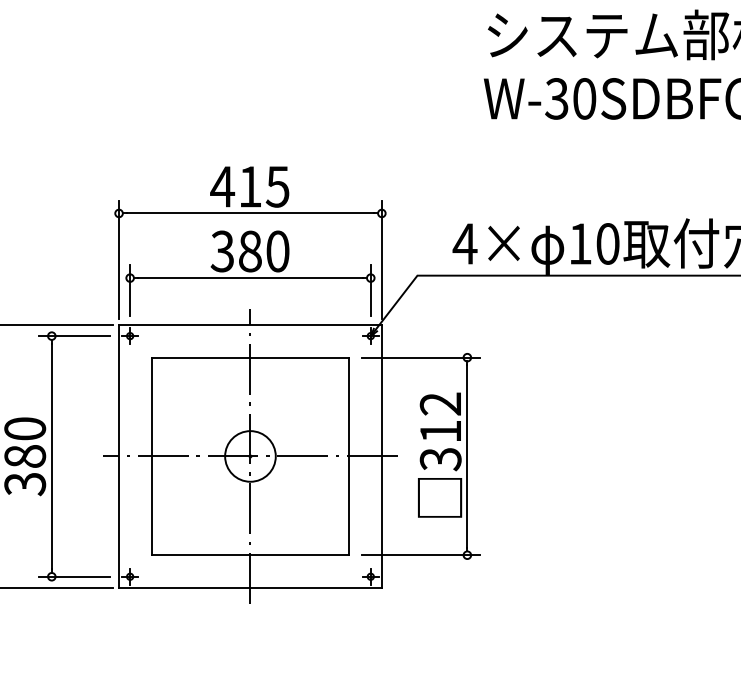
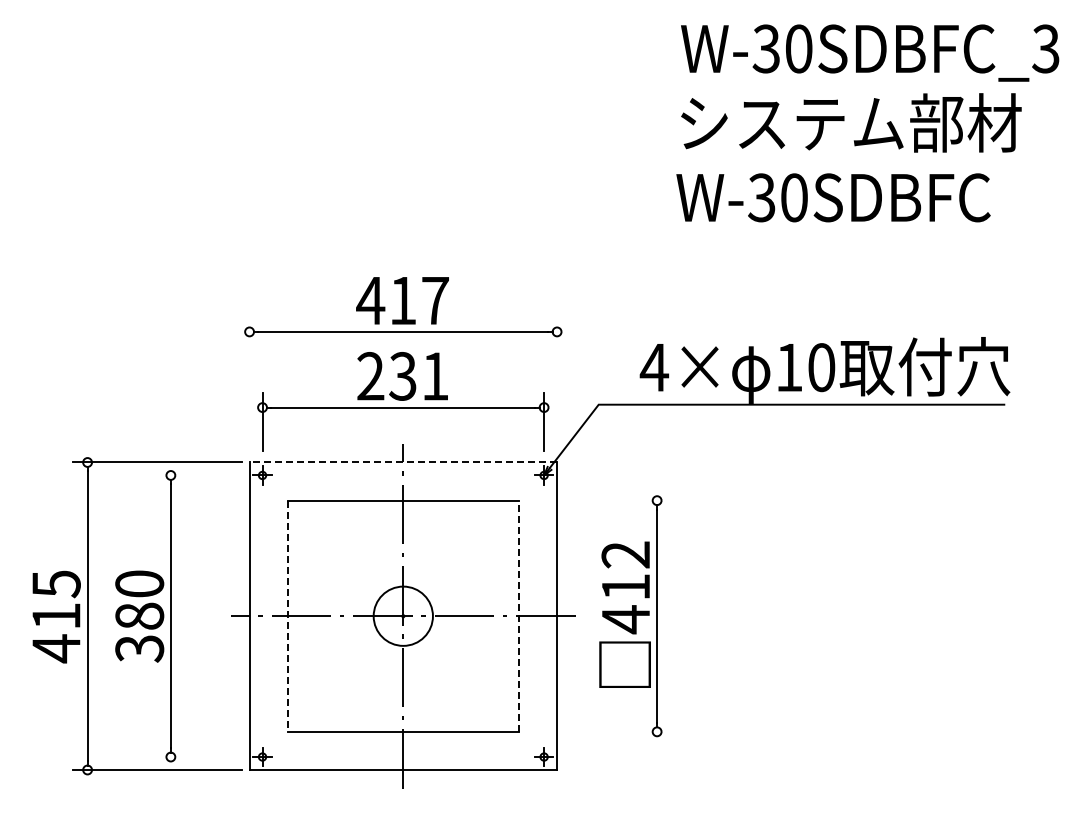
text: (277, 187) -> (434, 301), 415 -> 417
text: (249, 251) -> (402, 376), 380 -> 231
line: (119, 260) -> (249, 386), removed
line: (382, 260) -> (557, 386), removed
line: (250, 325) -> (403, 462), solid -> dashed
line: (74, 336) -> (197, 475), removed
line: (420, 357) -> (602, 500), removed
line: (151, 456) -> (287, 616), solid -> dashed
line: (348, 456) -> (518, 616), solid -> dashed
text: (440, 459) -> (625, 619), 312 -> 412
line: (420, 554) -> (602, 731), removed
line: (74, 577) -> (197, 757), removed

